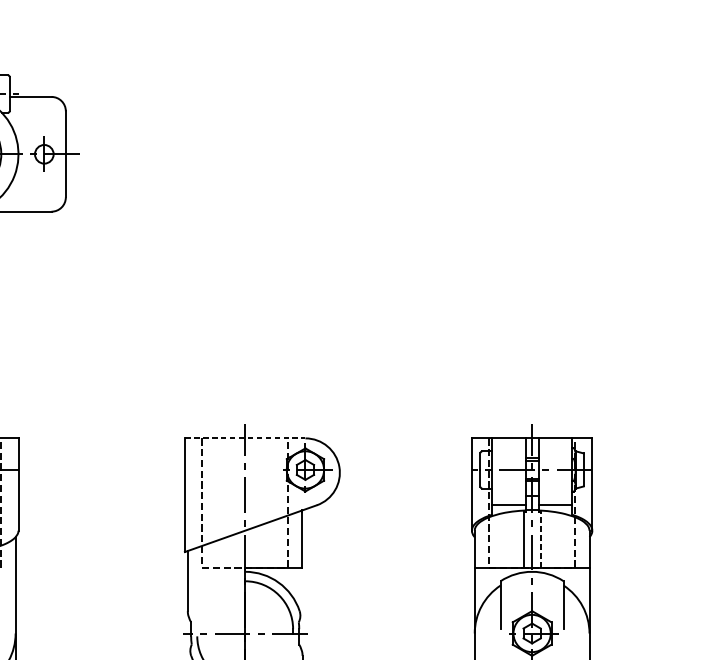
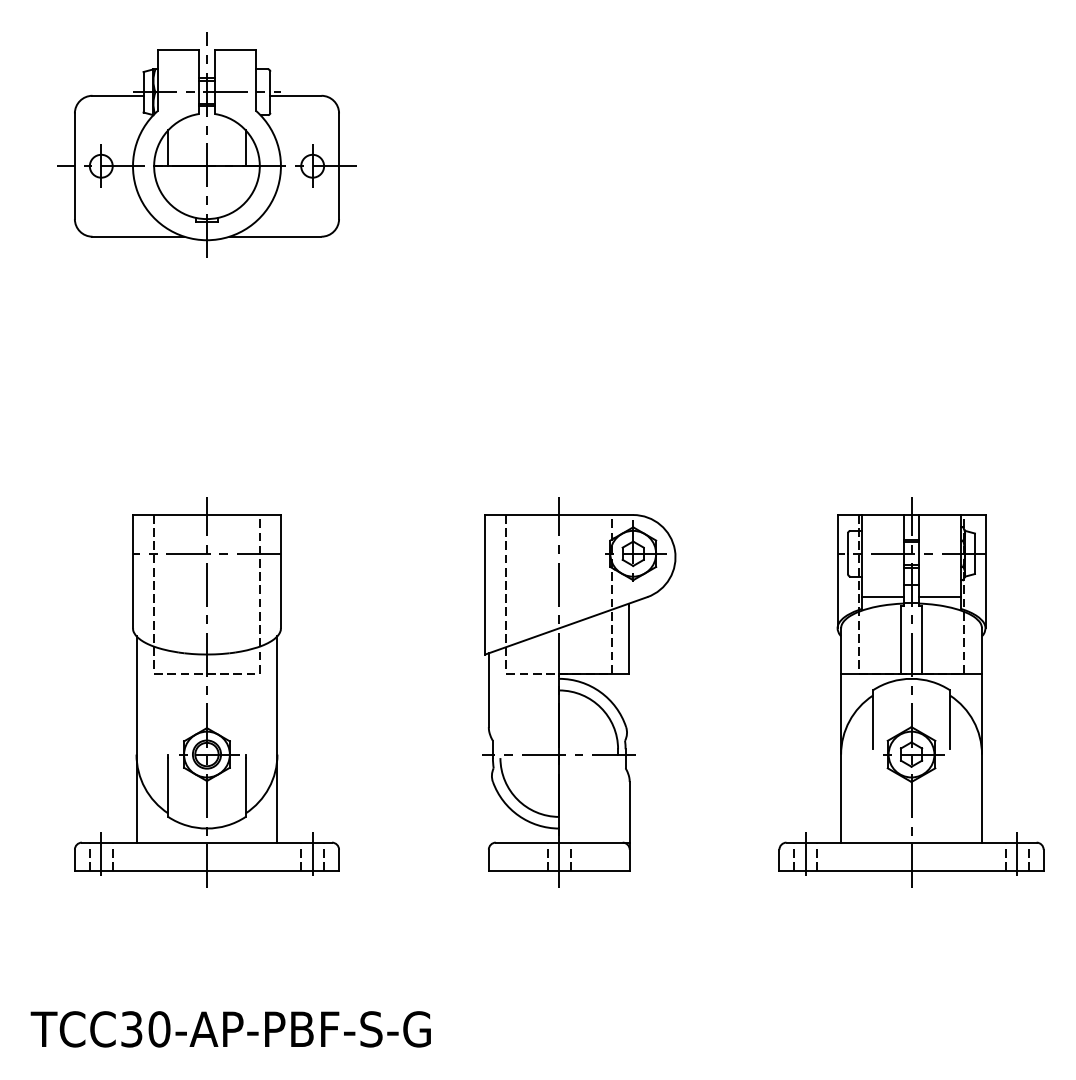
line: (245, 438) -> (559, 515), dashed -> solid
line: (541, 539) -> (922, 639), dashed -> solid

